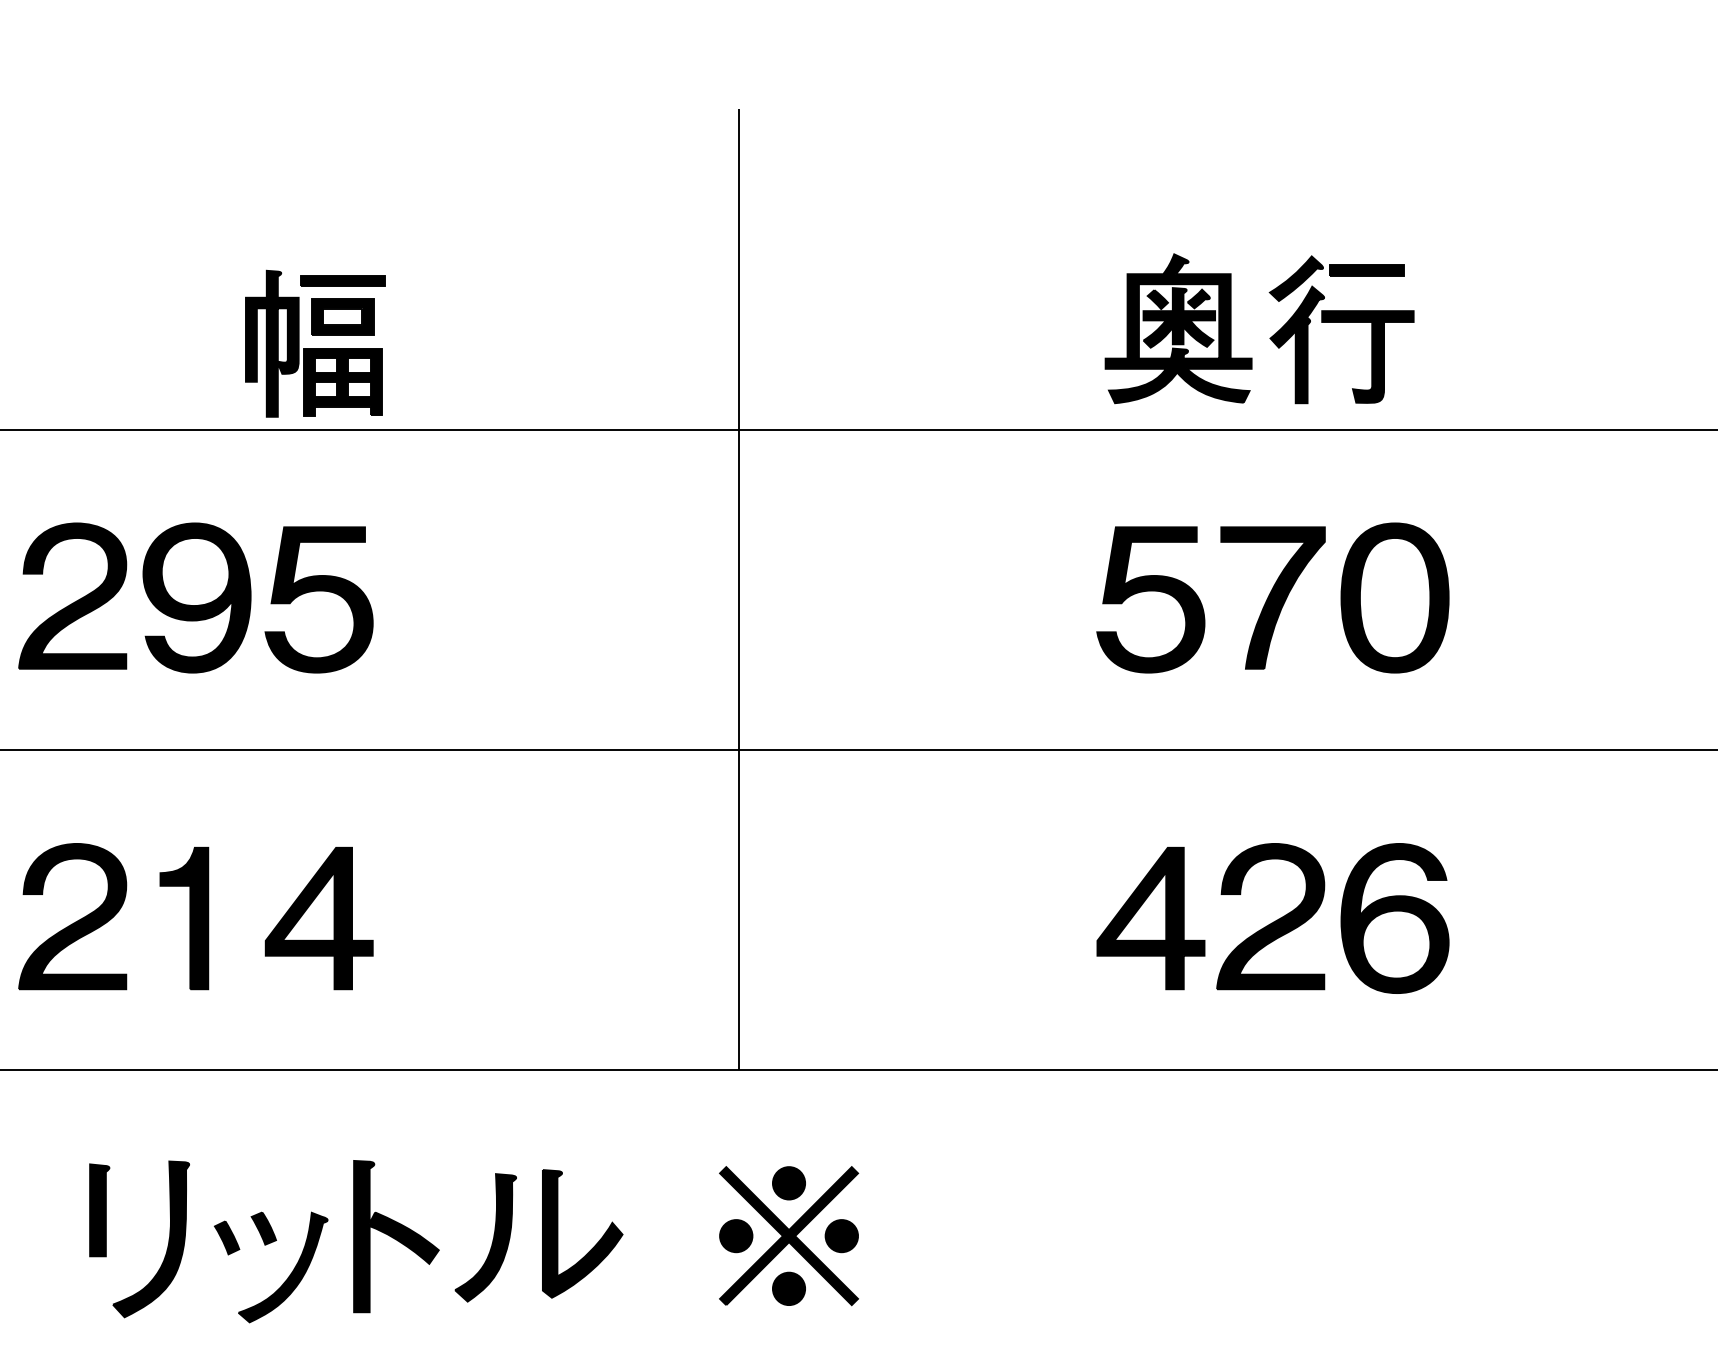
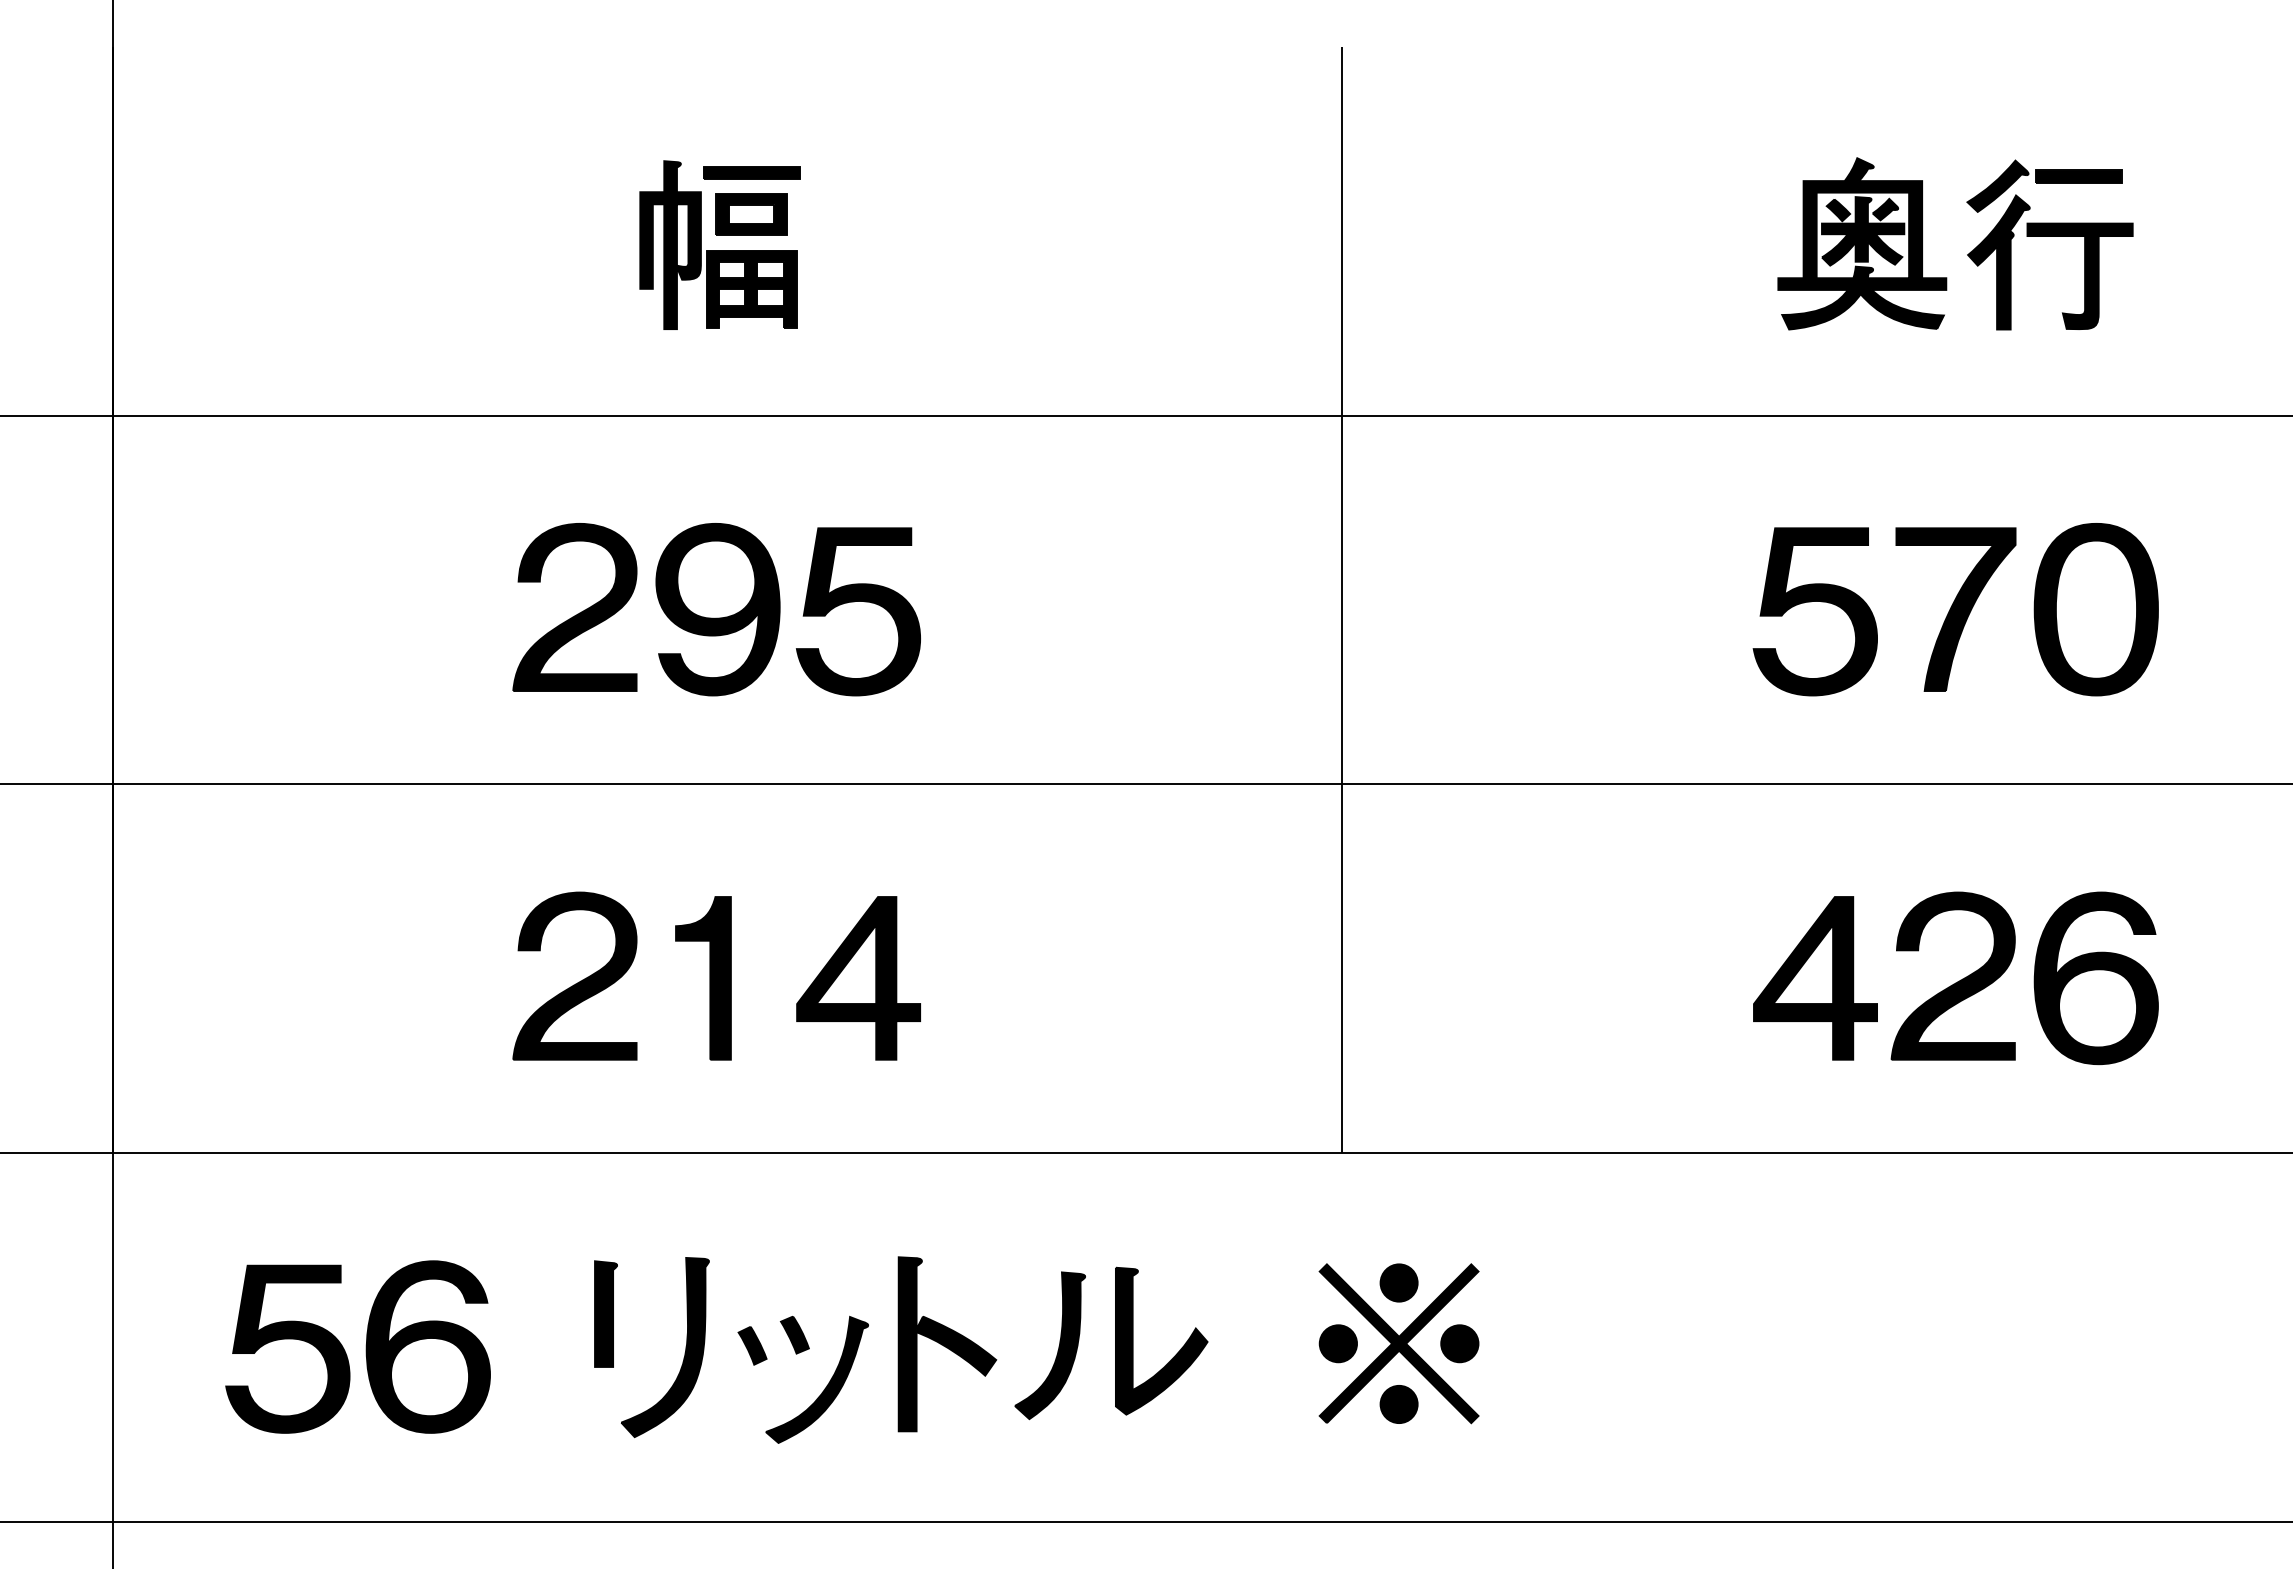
part: (1270, 338) -> (1967, 254), moved
part: (314, 343) -> (719, 244), moved

